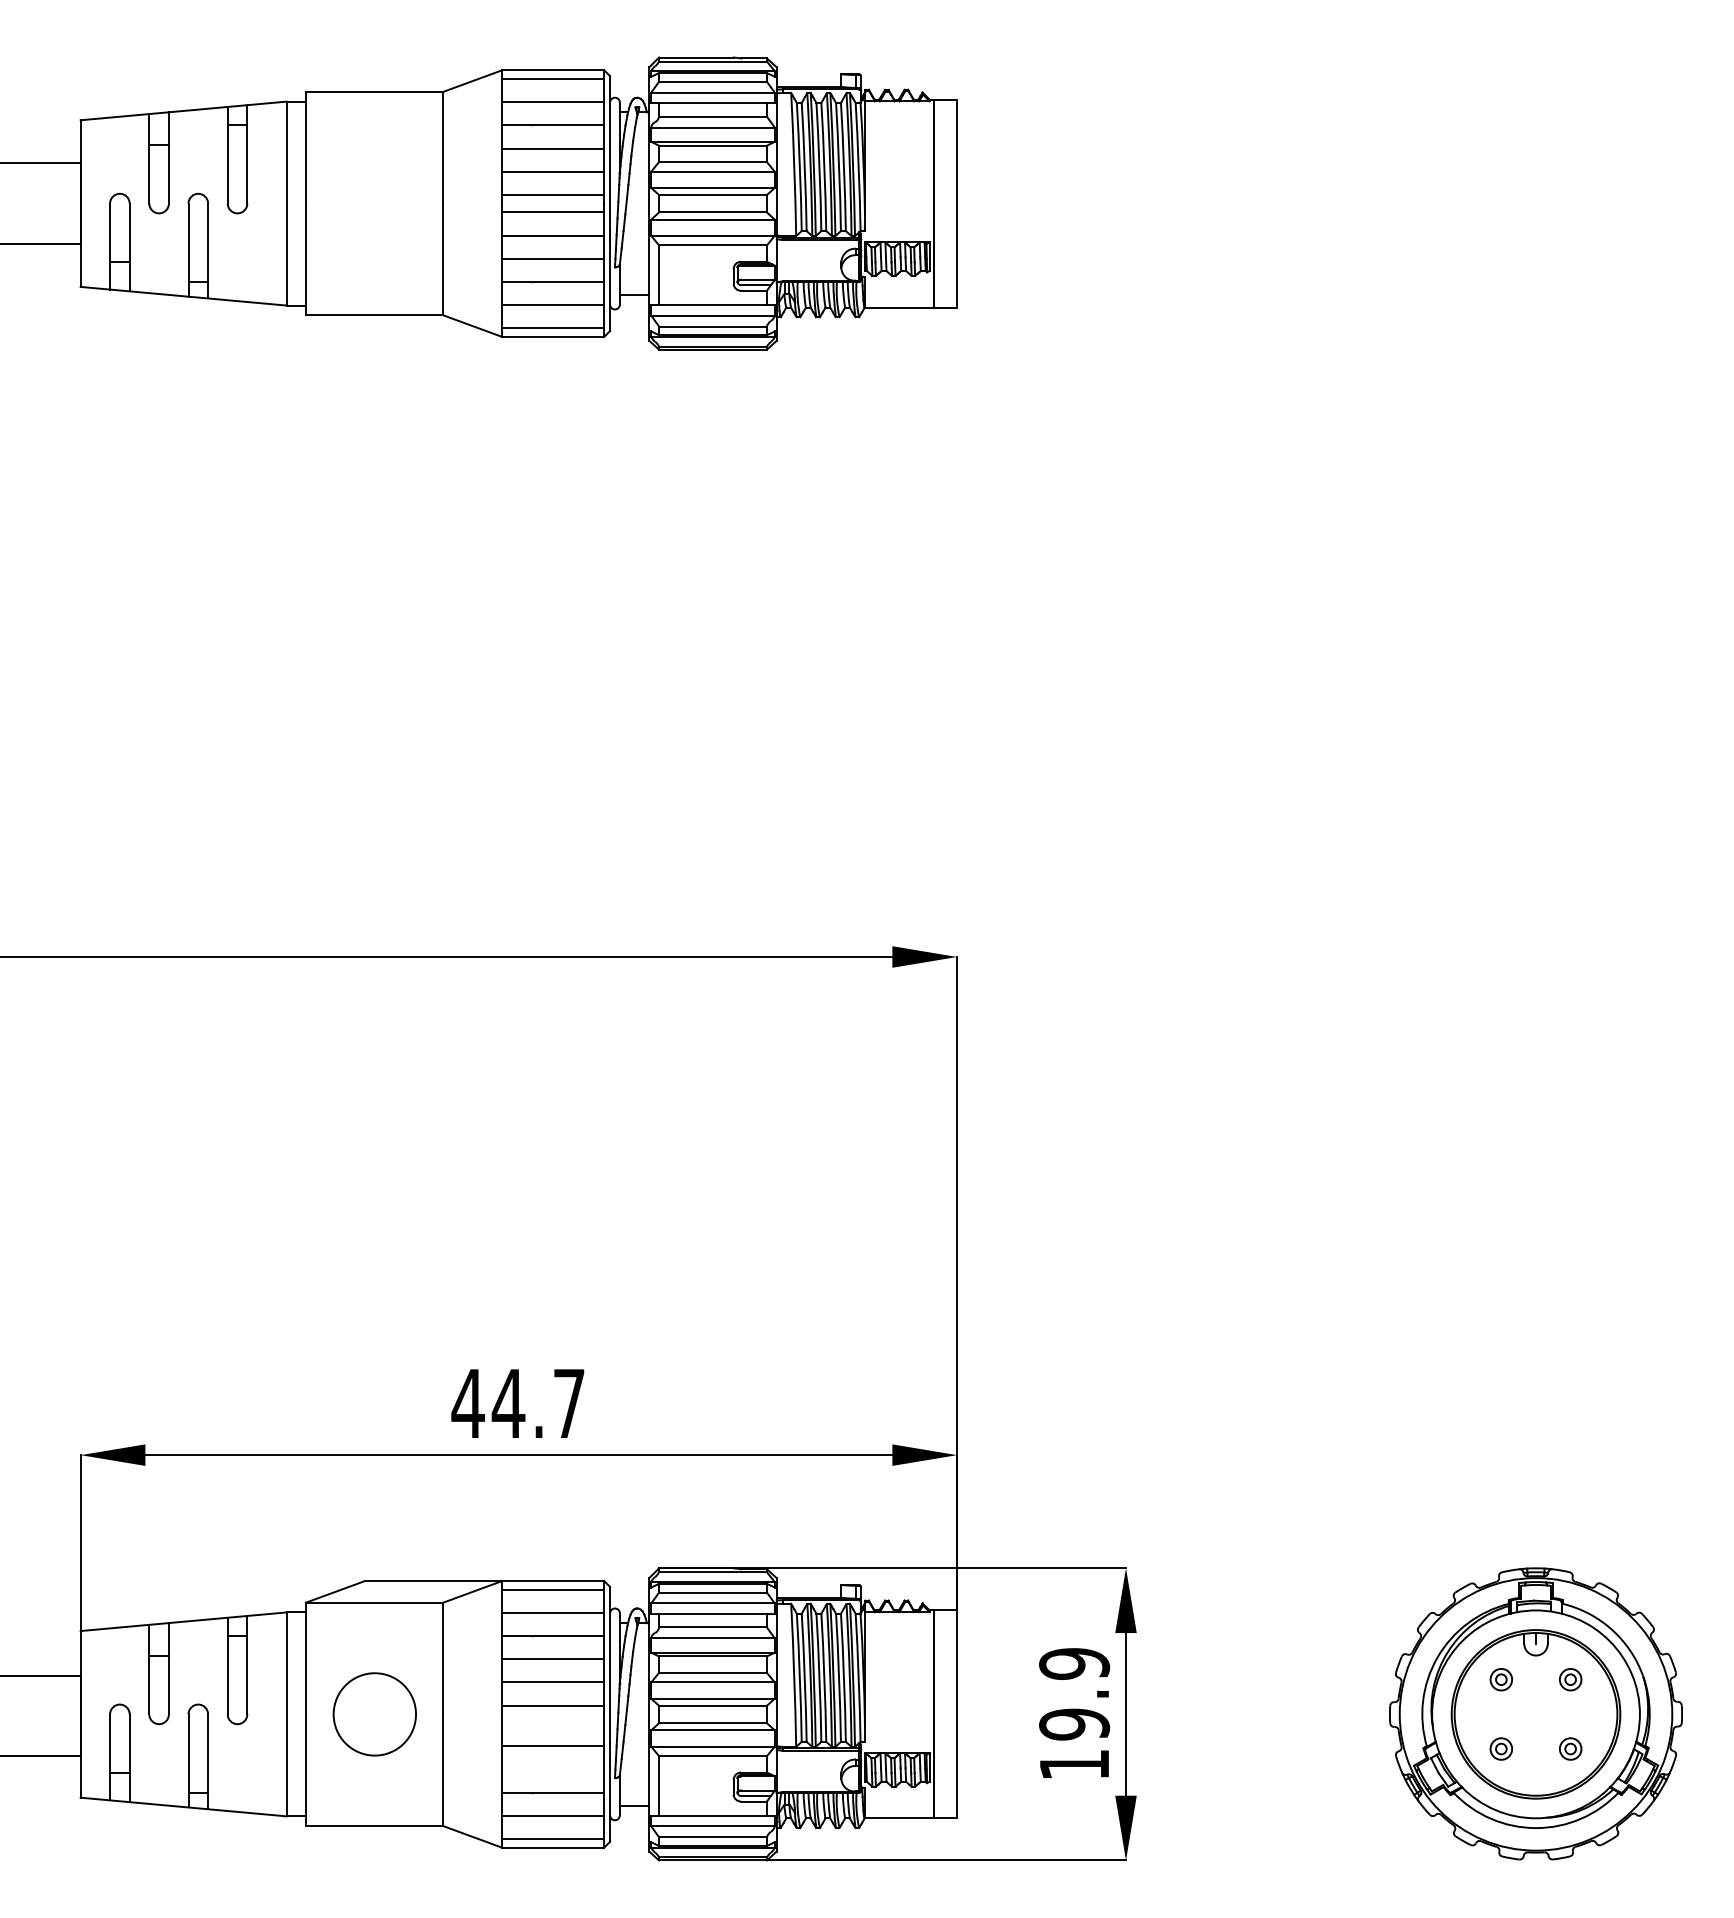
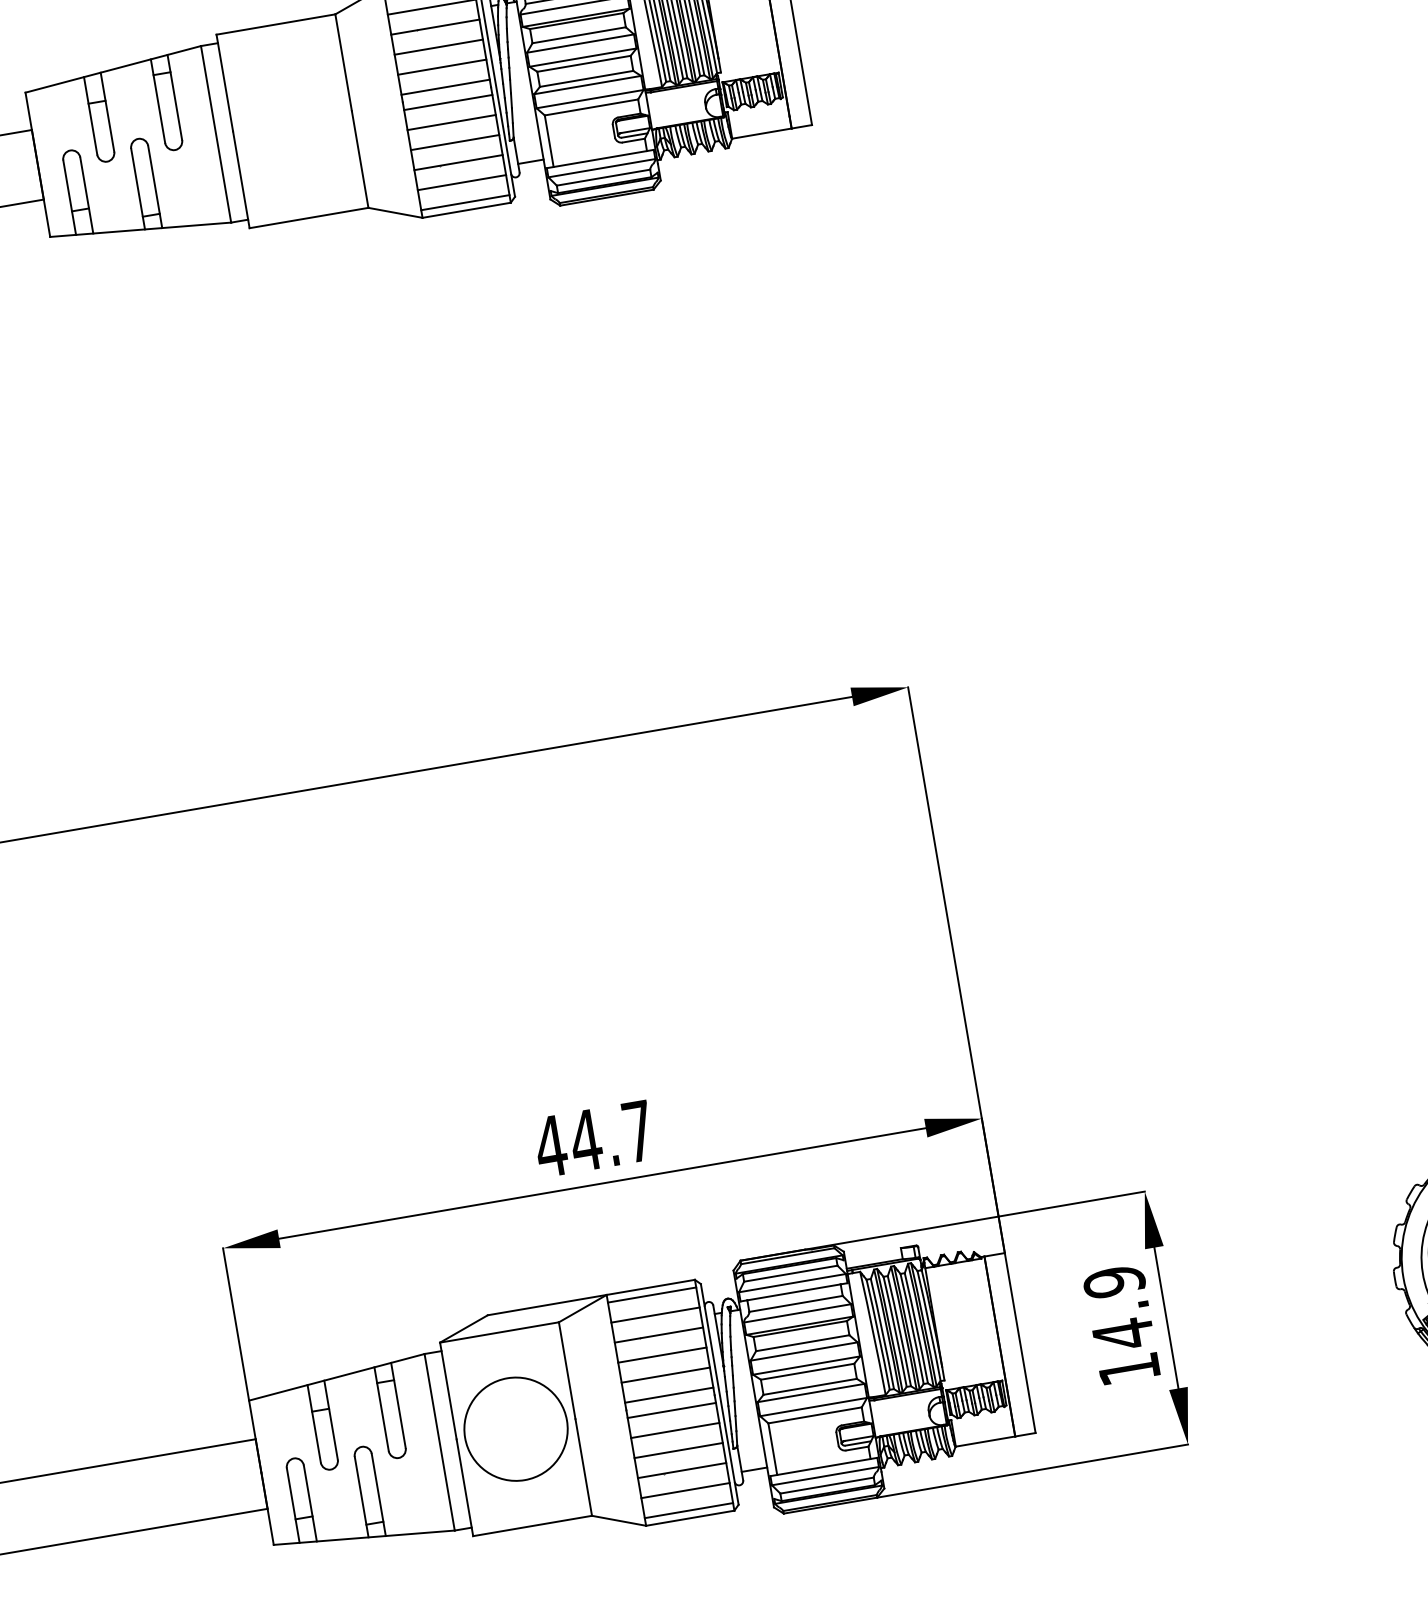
circle: (374, 1714) -> (515, 1429), size x1.43
line: (553, 1723) -> (672, 1410), added
text: (1074, 1724) -> (1123, 1334), 19.9 -> 14.9
line: (553, 1769) -> (678, 1450), added

